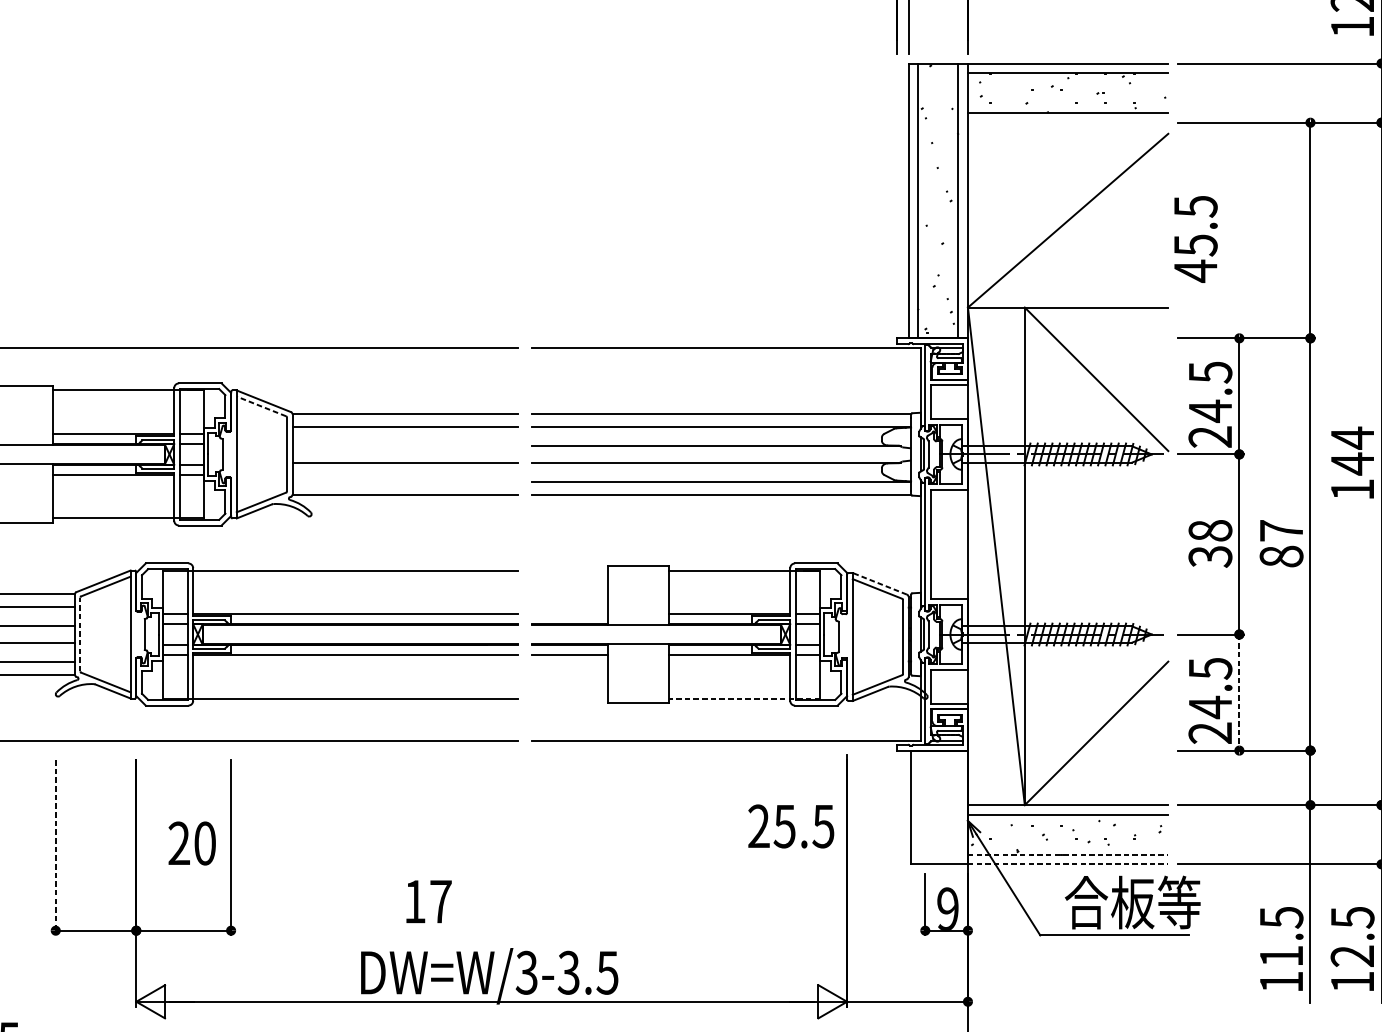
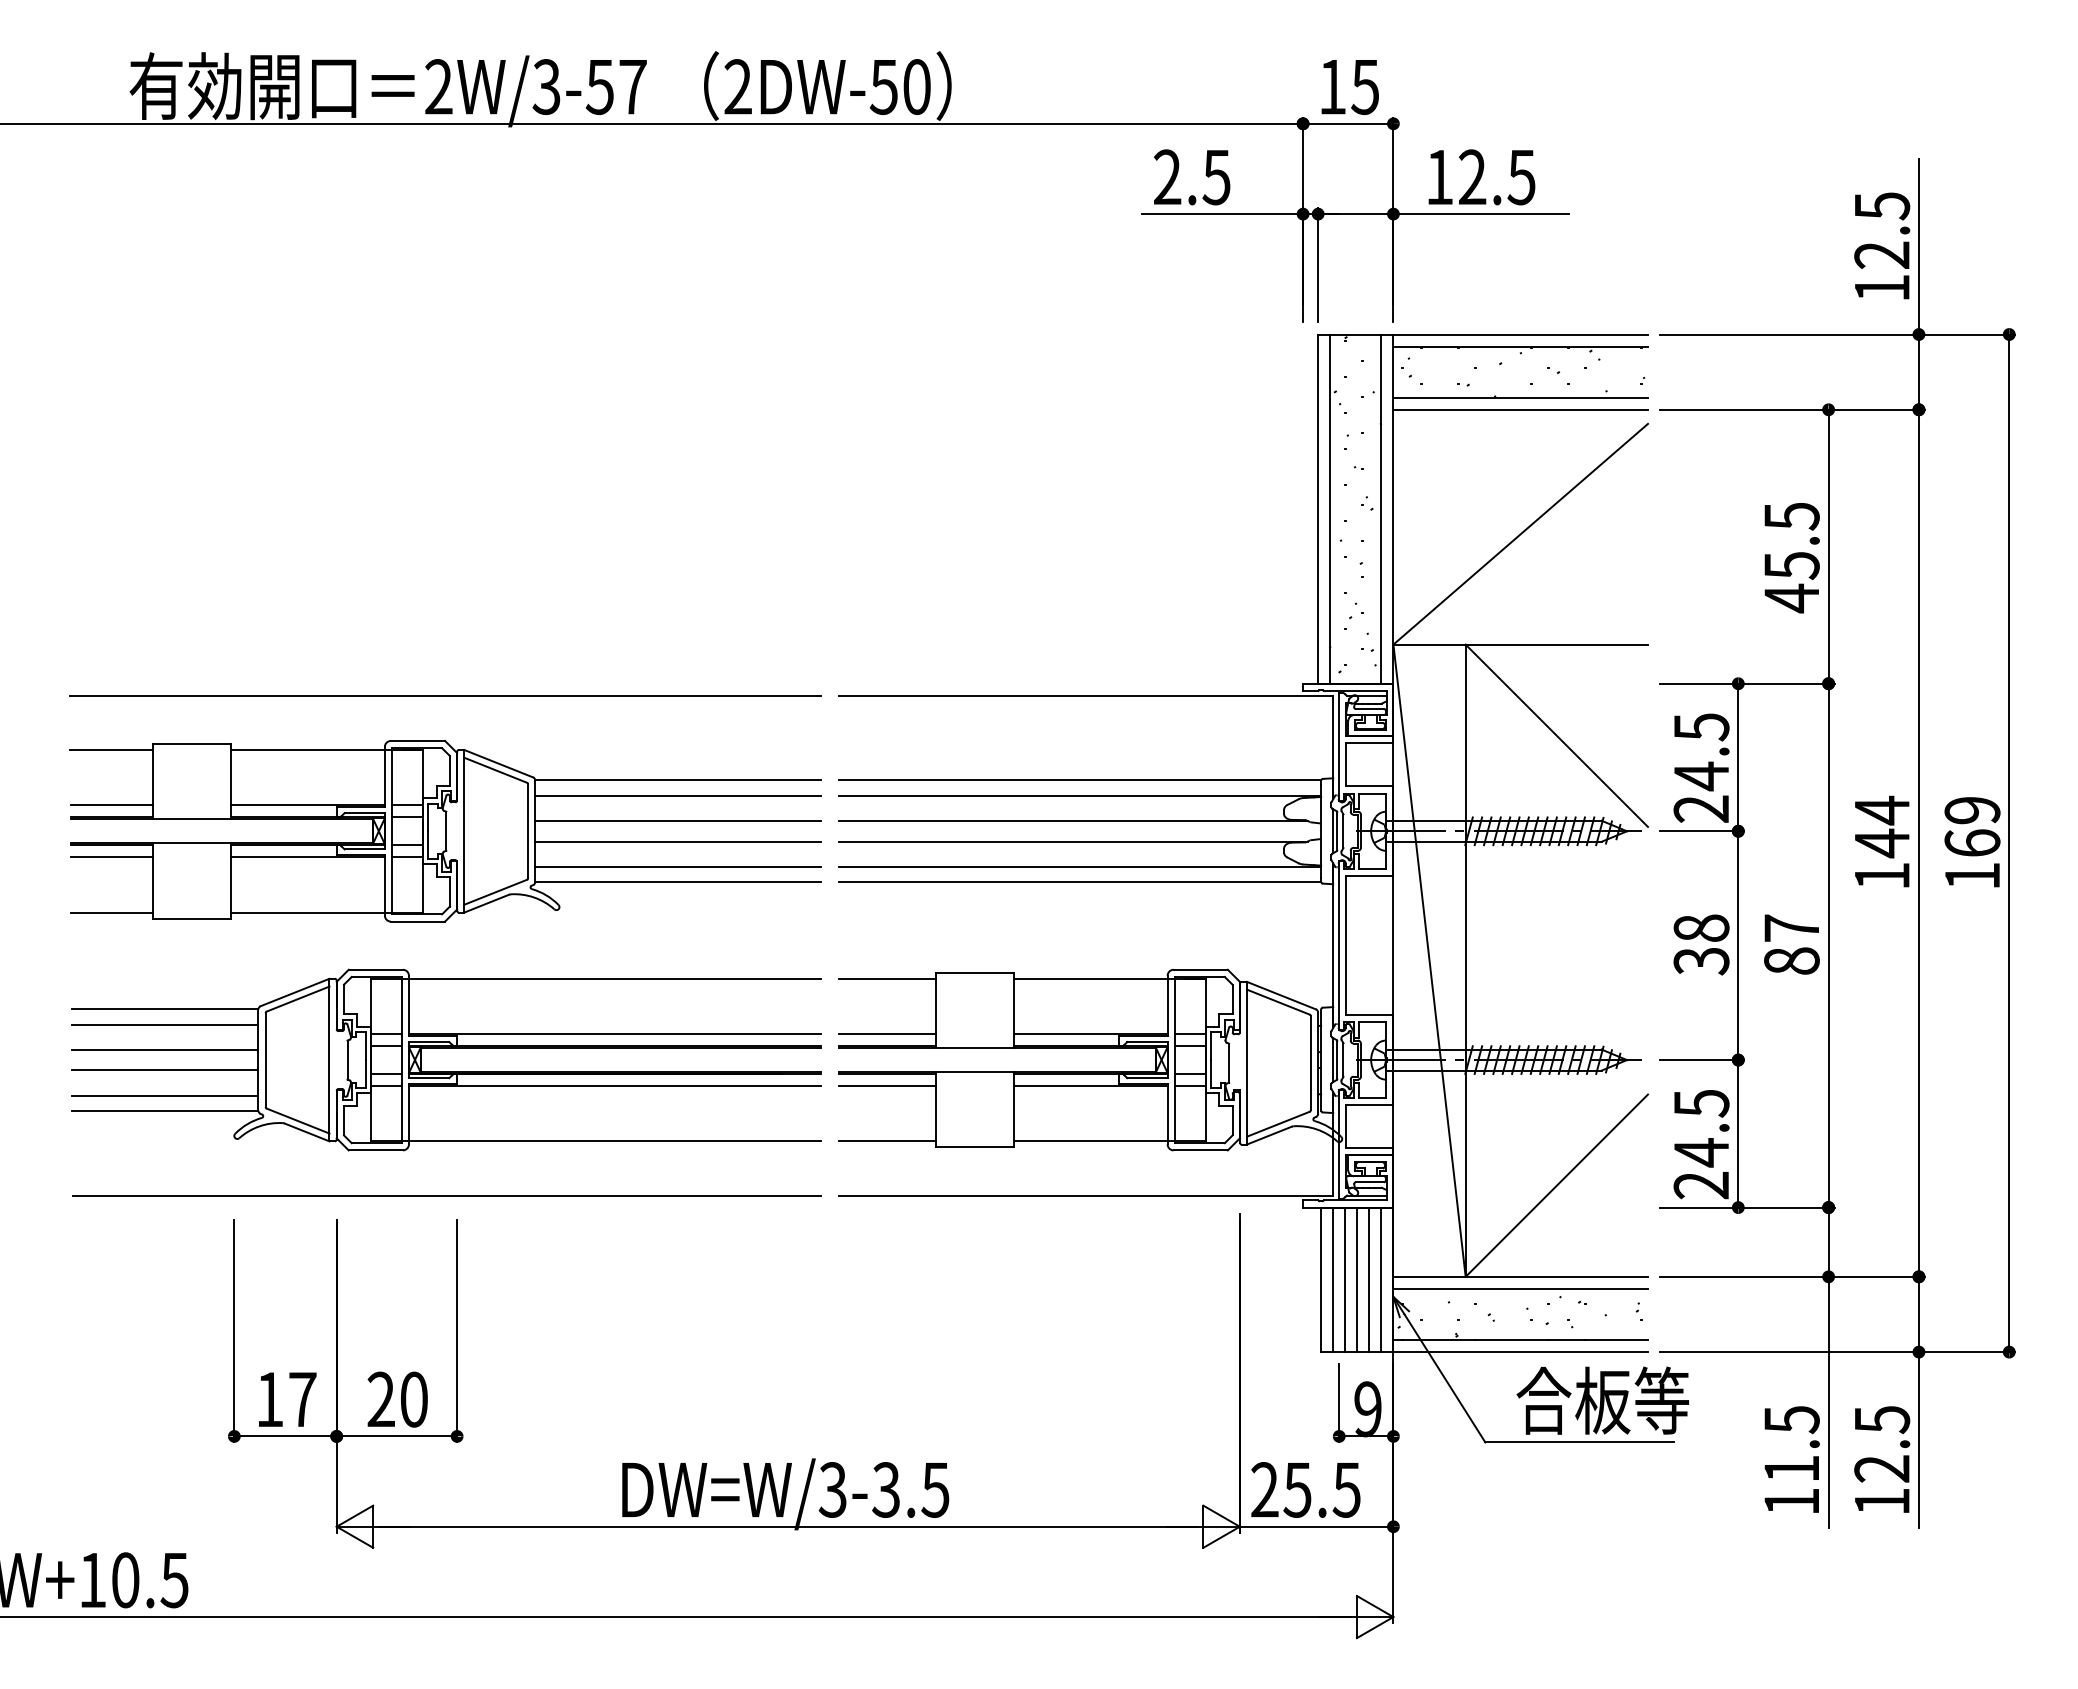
line: (1067, 122) -> (1520, 409), added
text: (1195, 239) -> (1791, 558), moved
line: (261, 406) -> (495, 770), dashed -> solid
line: (405, 446) -> (678, 821), added
line: (405, 482) -> (678, 866), added
line: (569, 570) -> (887, 978), added
line: (879, 583) -> (1281, 995), dashed -> solid
line: (569, 614) -> (887, 1034), added
line: (80, 634) -> (265, 1060), dashed -> solid
line: (1239, 692) -> (1738, 1133), dashed -> solid
line: (569, 698) -> (887, 1141), added
line: (744, 698) -> (1109, 1141), dashed -> solid
line: (920, 807) -> (1333, 1279), added
line: (930, 807) -> (1345, 1279), added
line: (939, 807) -> (1357, 1279), added
line: (949, 807) -> (1369, 1279), added
line: (958, 807) -> (1381, 1279), added
text: (790, 826) -> (1305, 1489), moved
text: (192, 843) -> (397, 1399), moved
line: (55, 848) -> (234, 1331), dashed -> solid
line: (1068, 855) -> (1521, 1340), dashed -> solid
line: (1068, 864) -> (1521, 1352), dashed -> solid
text: (428, 901) -> (287, 1399), moved

